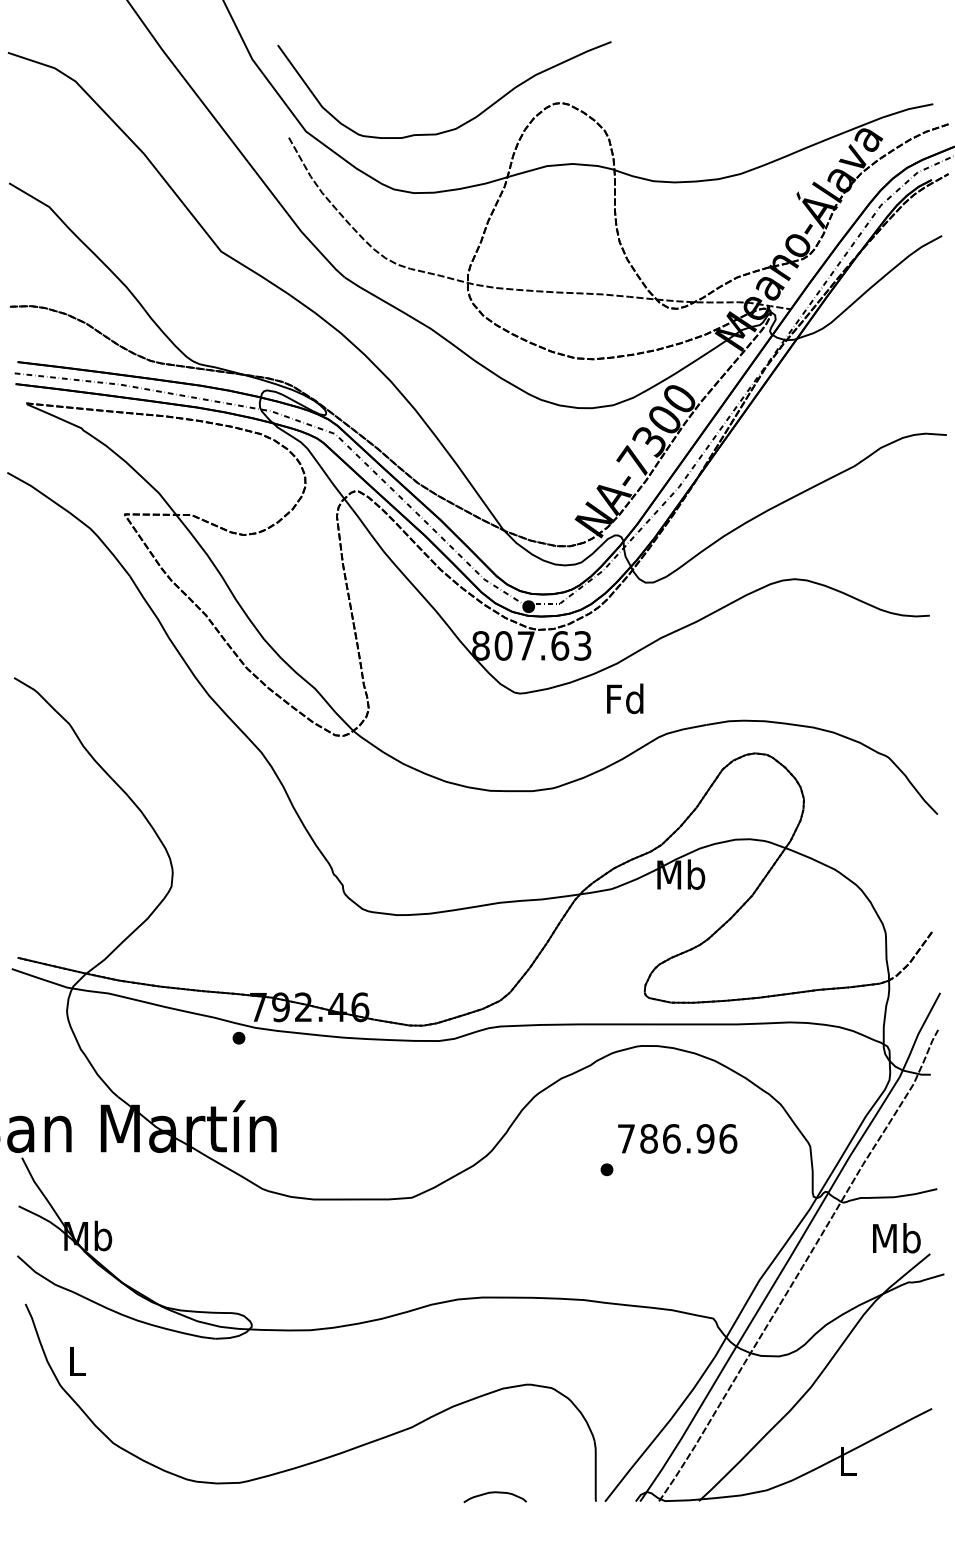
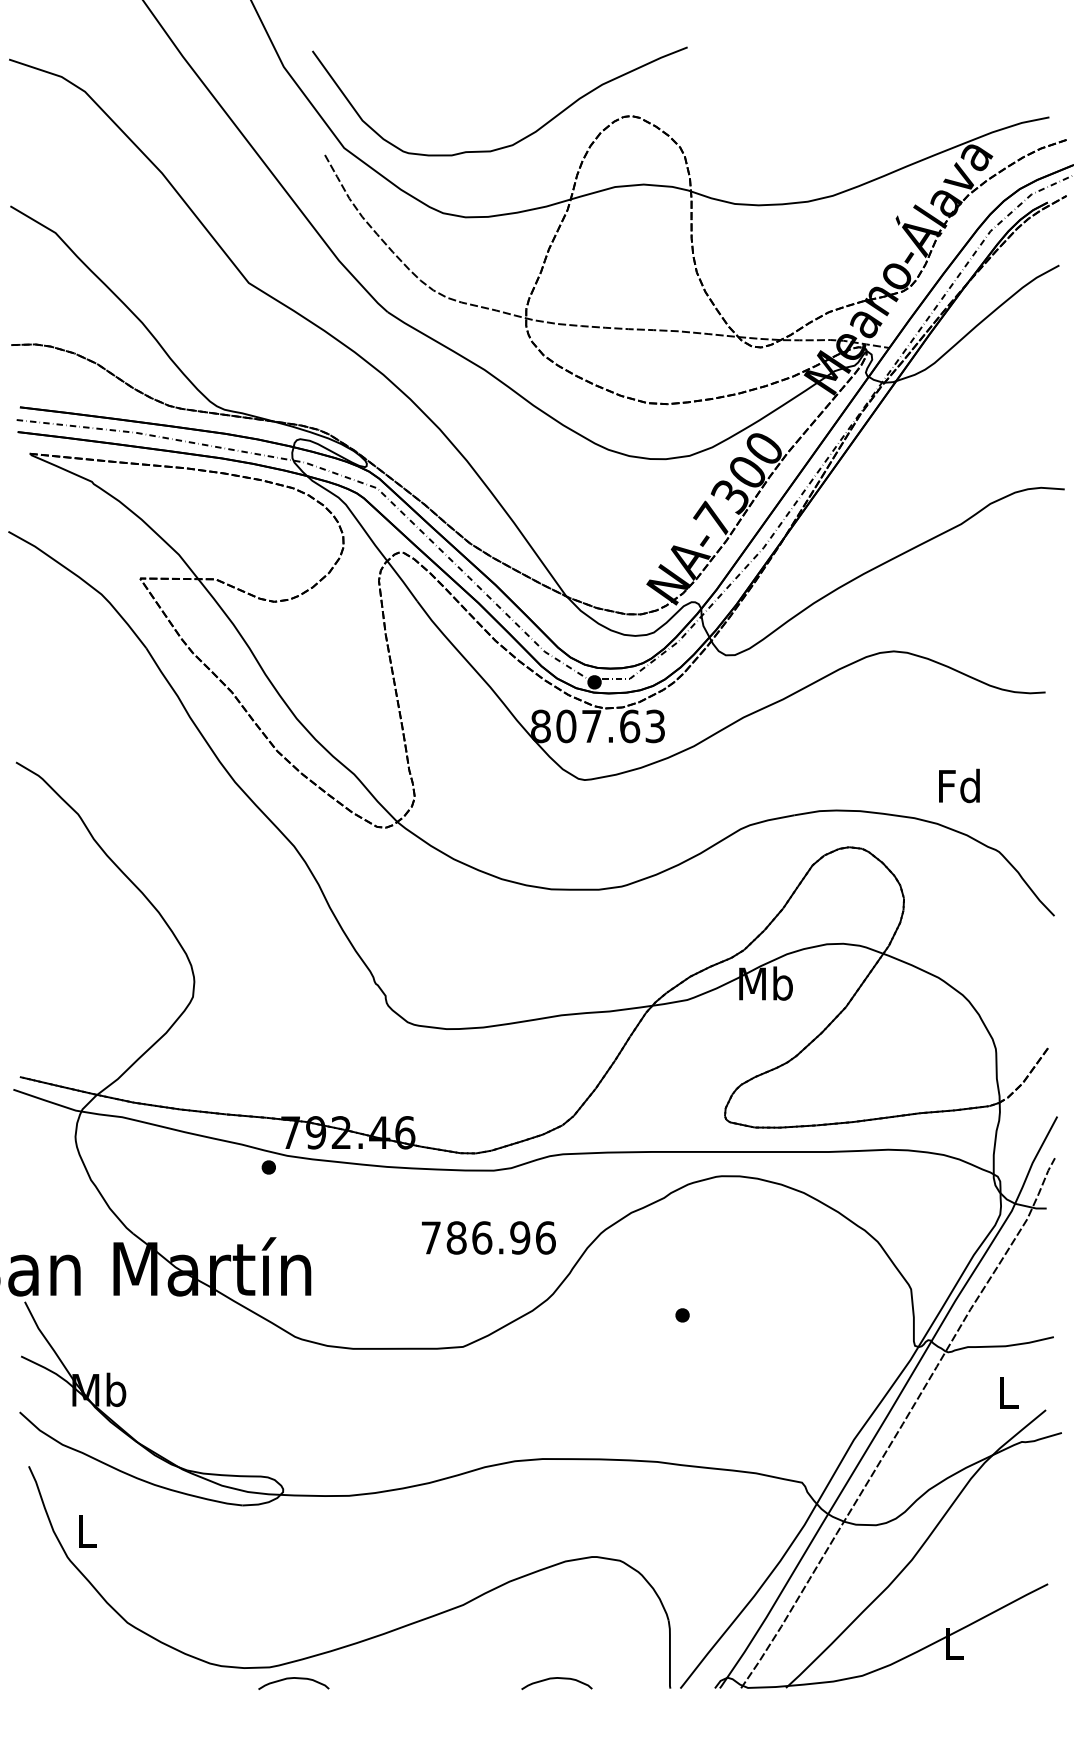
text: (625, 698) -> (959, 785), moved
text: (677, 1138) -> (488, 1237), moved
text: (896, 1238) -> (1008, 1392), Mb -> L
curve: (260, 1493) -> (293, 1679), added

